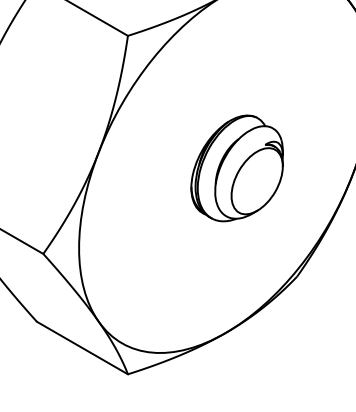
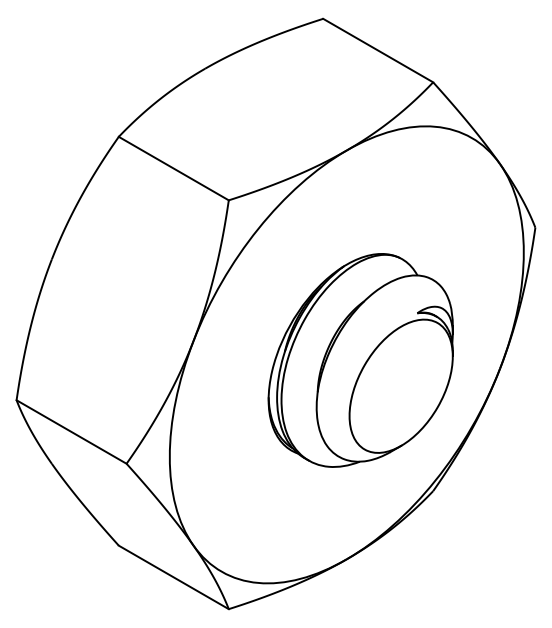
part: (236, 168) -> (360, 360), size x1.67

